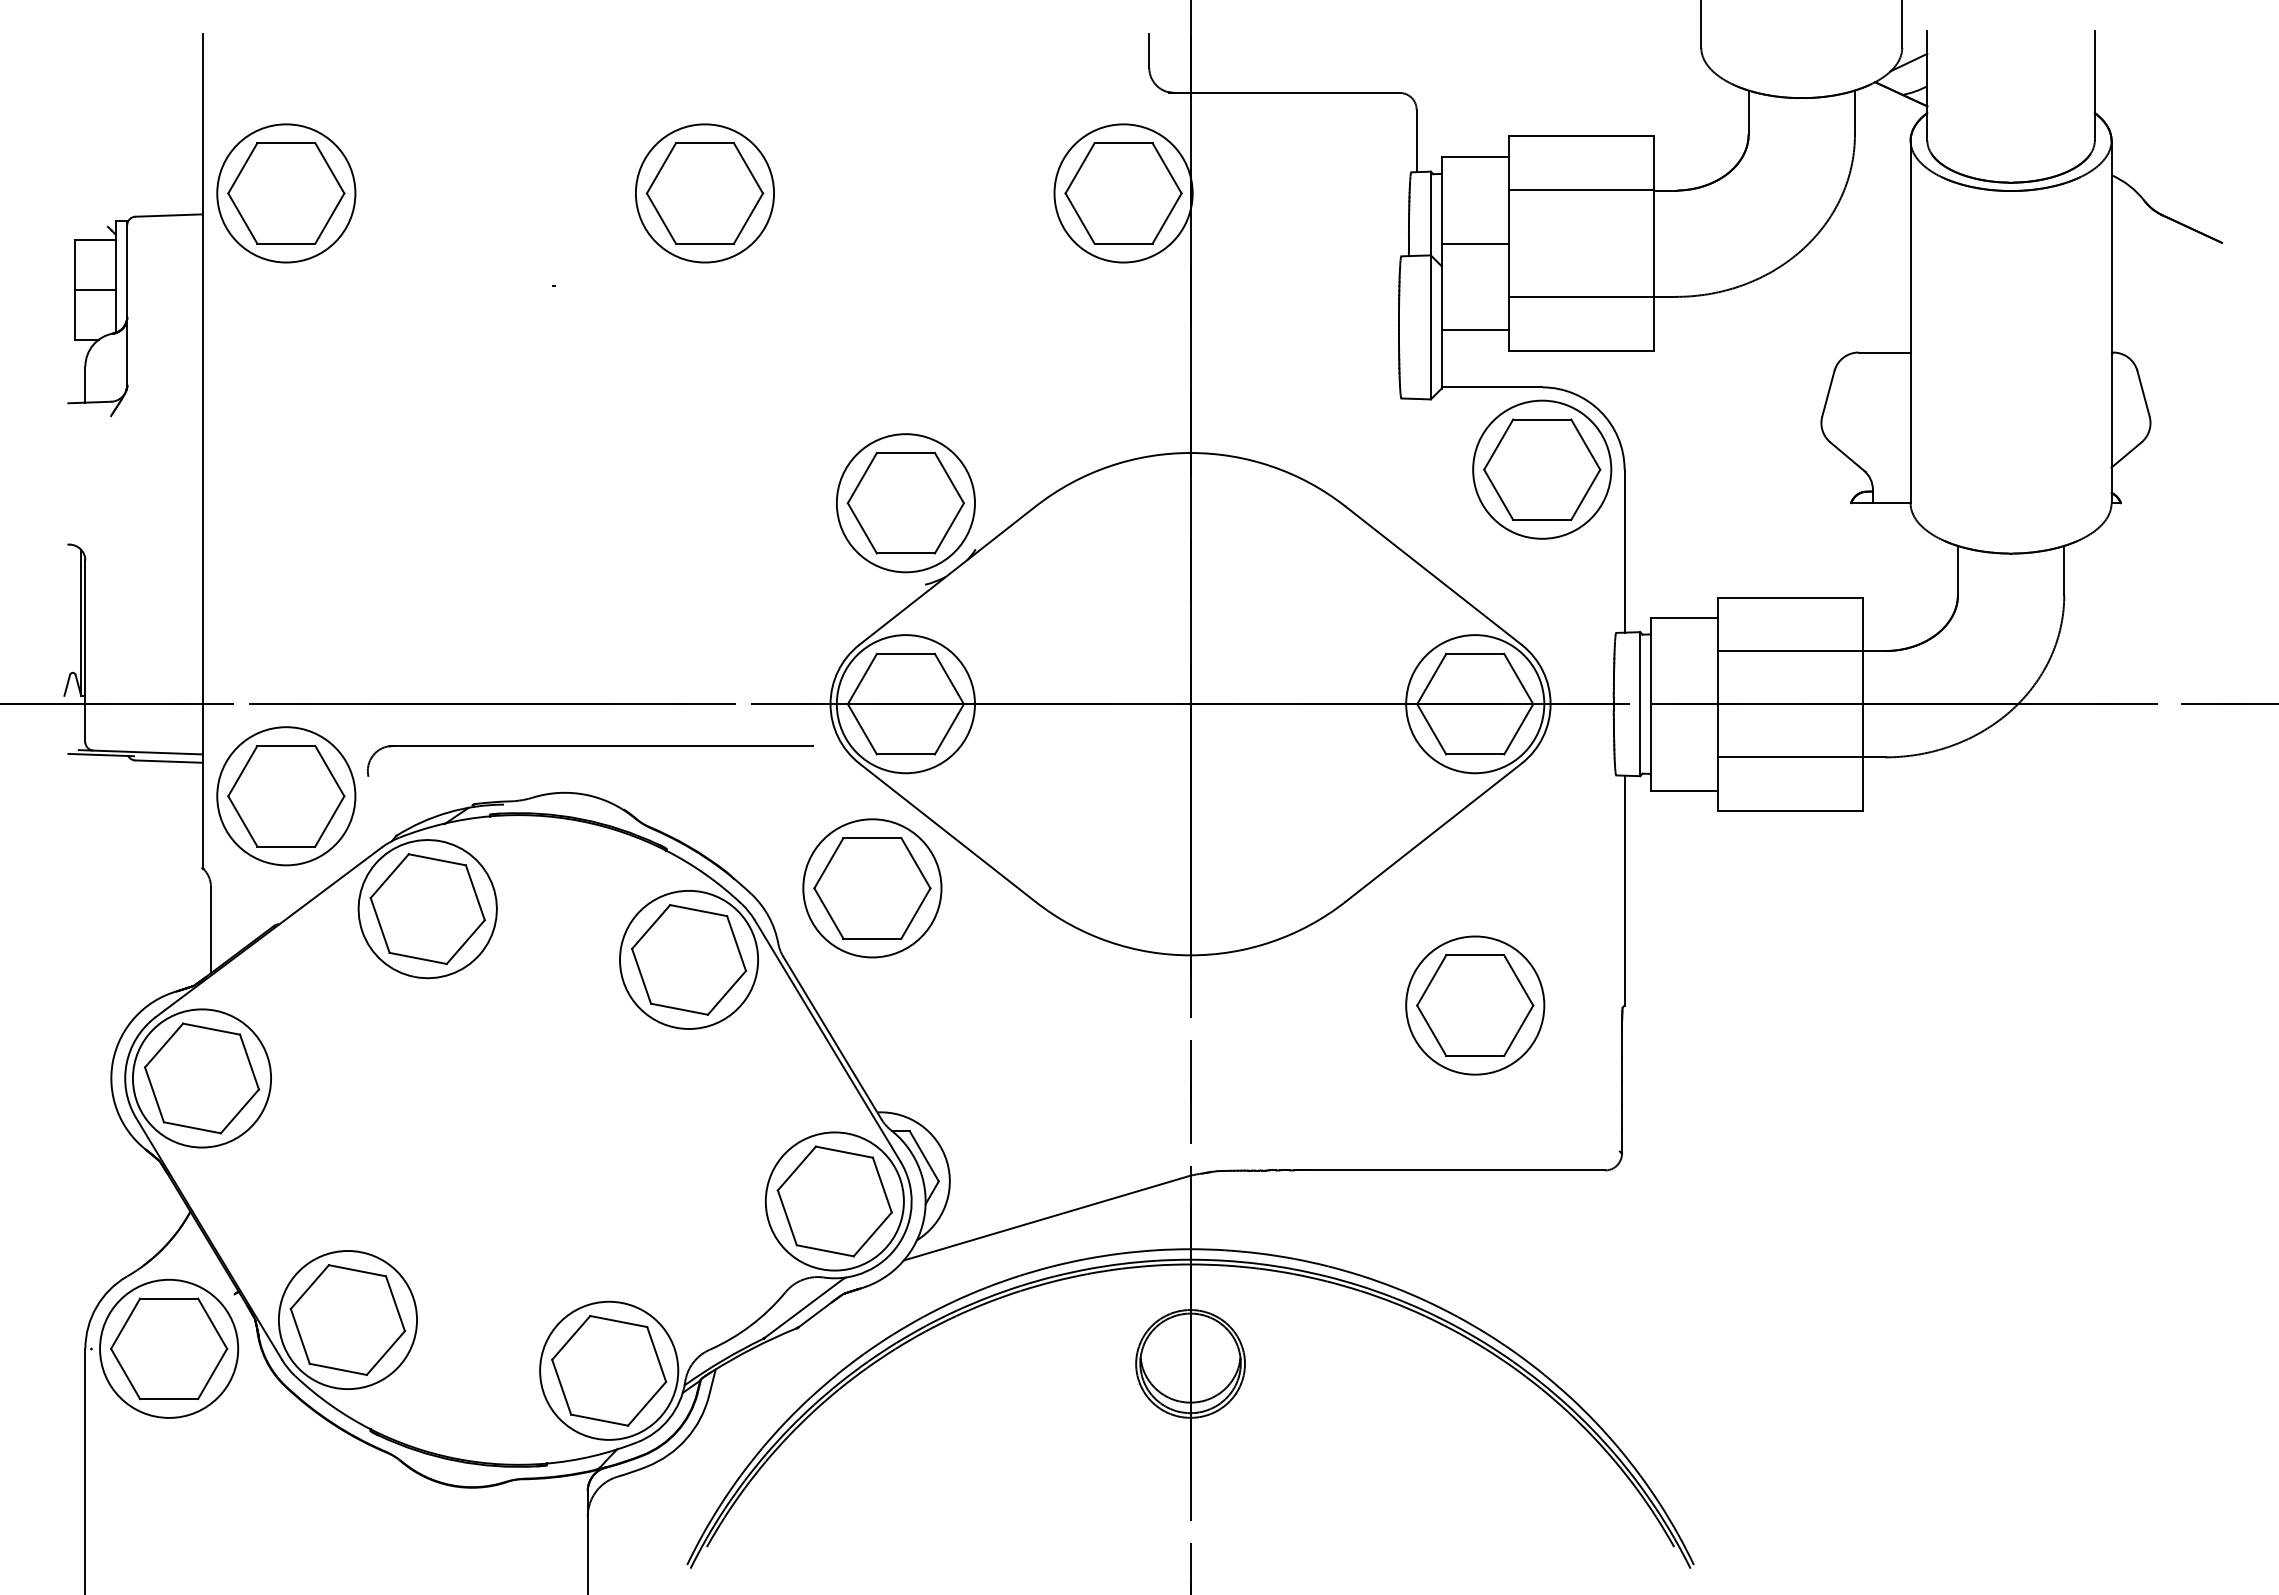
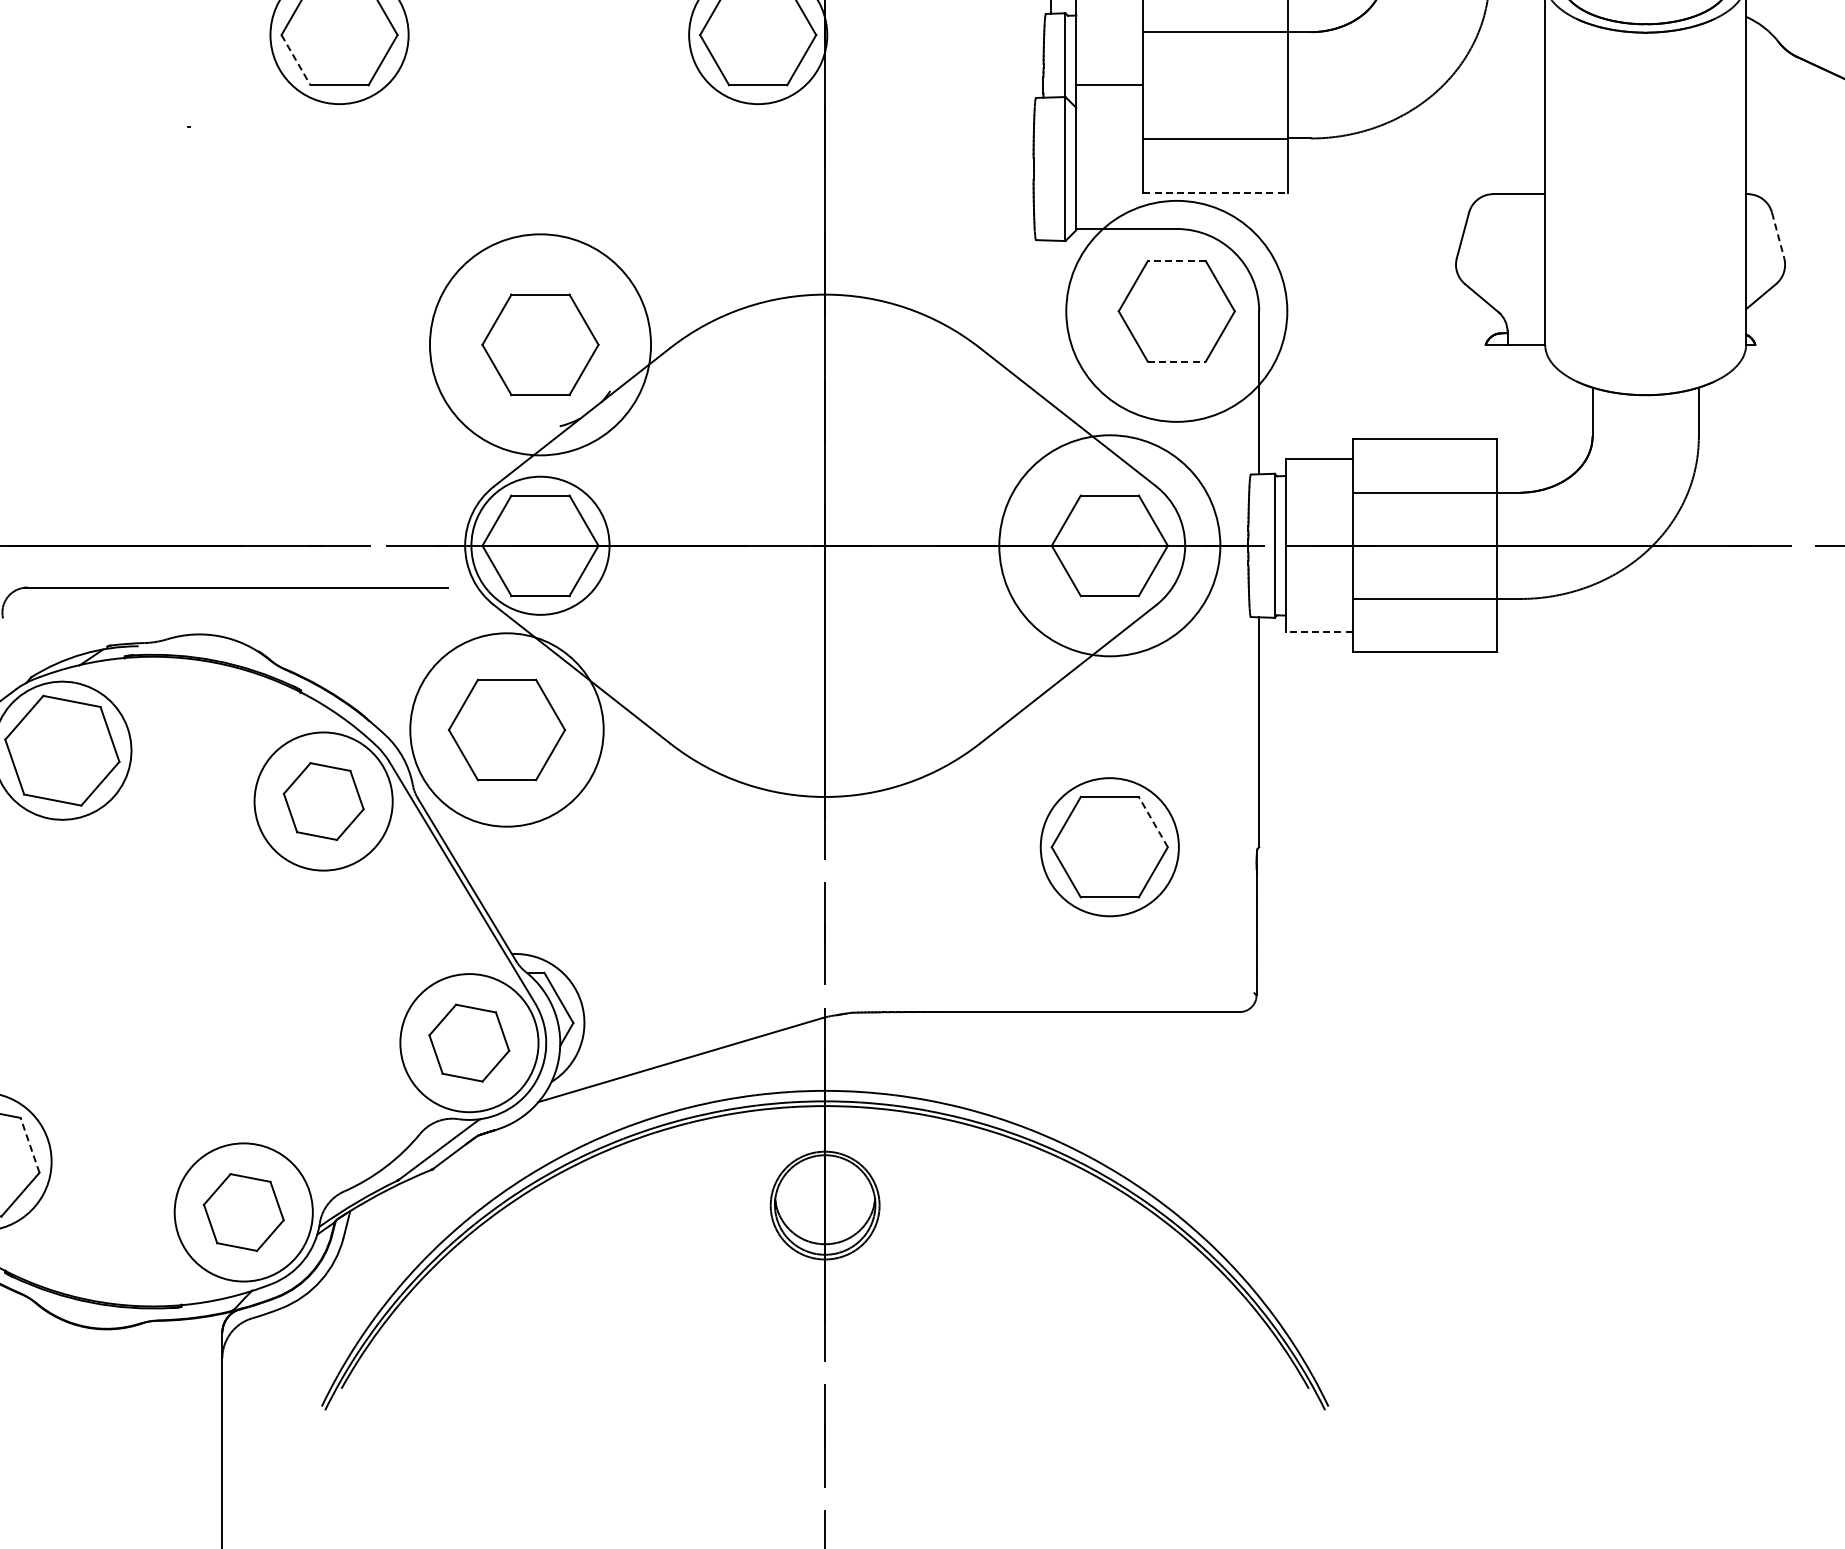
line: (661, 219) -> (296, 61), solid -> dashed
line: (1474, 330) -> (1109, 172), removed
line: (1581, 350) -> (1216, 192), solid -> dashed
line: (2143, 393) -> (1778, 235), solid -> dashed
line: (1541, 419) -> (1176, 261), solid -> dashed
circle: (1542, 469) -> (1177, 311), size x1.6
circle: (905, 503) -> (540, 345), size x1.6
line: (1542, 519) -> (1177, 361), solid -> dashed
circle: (1475, 704) -> (1110, 546), size x1.6
line: (1684, 790) -> (1319, 632), solid -> dashed
circle: (872, 888) -> (507, 730), size x1.4
part: (689, 959) -> (324, 801), size x0.7
line: (1518, 980) -> (1153, 822), solid -> dashed
part: (834, 1201) -> (469, 1043), size x0.7
line: (395, 1303) -> (30, 1145), solid -> dashed
part: (609, 1370) -> (244, 1212), size x0.7

